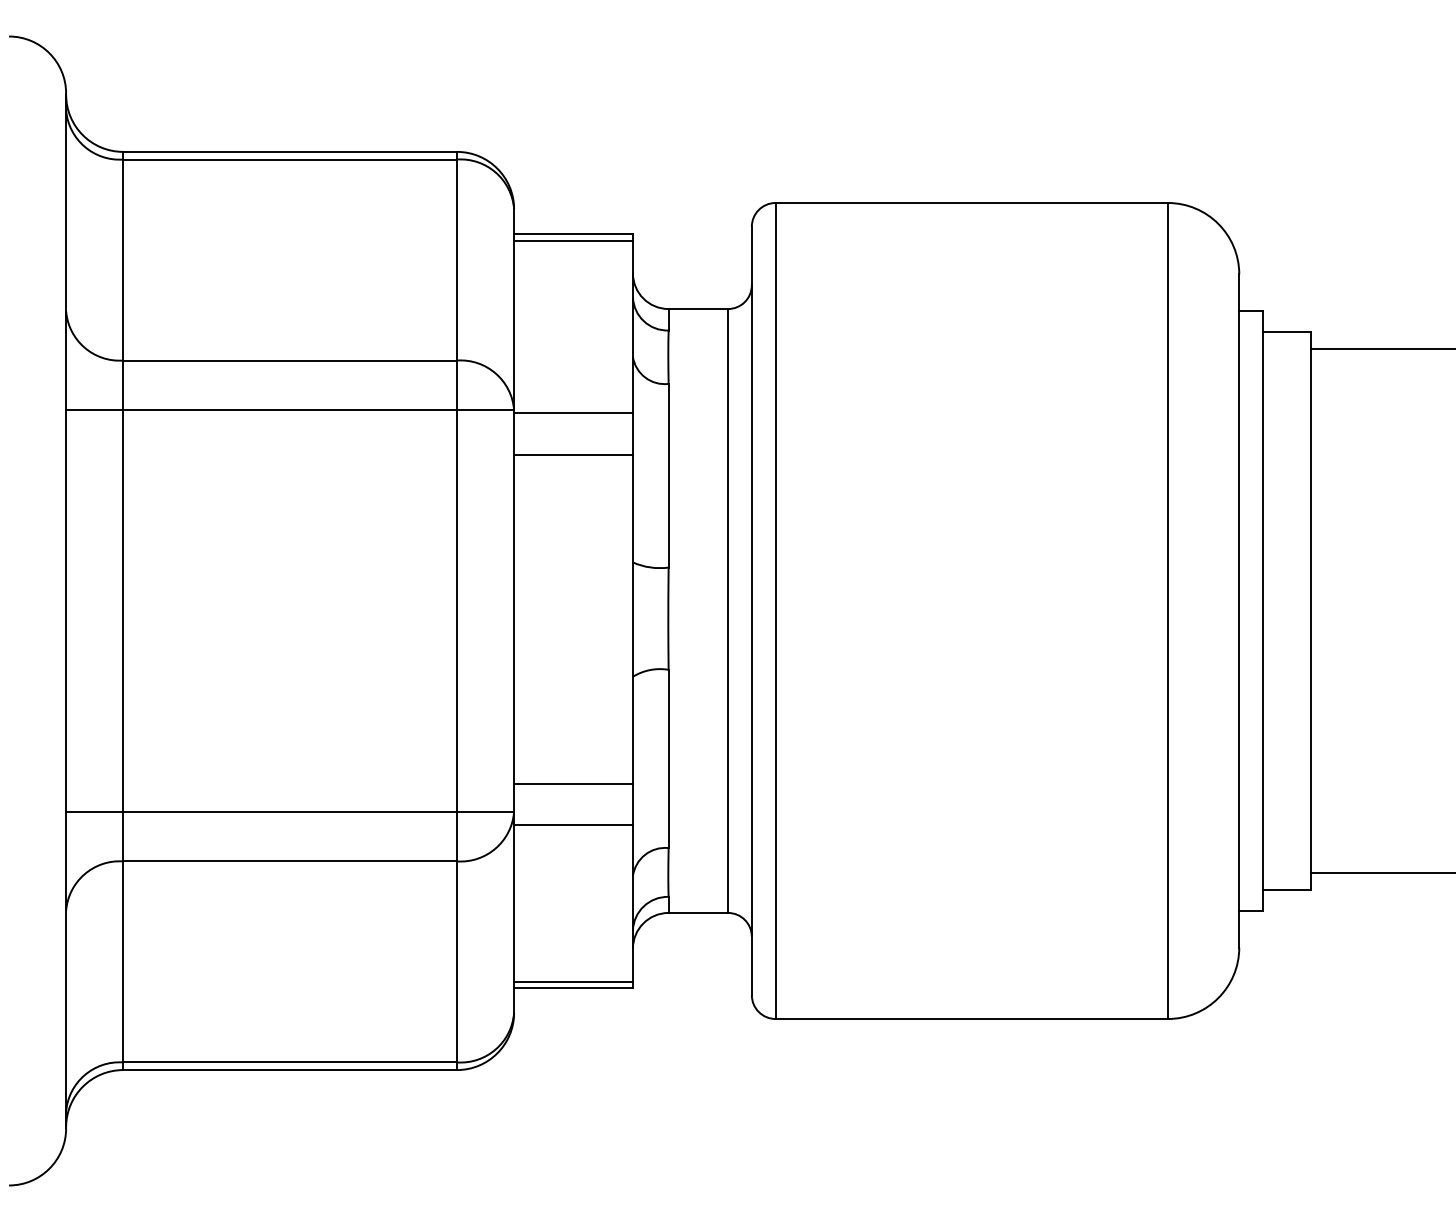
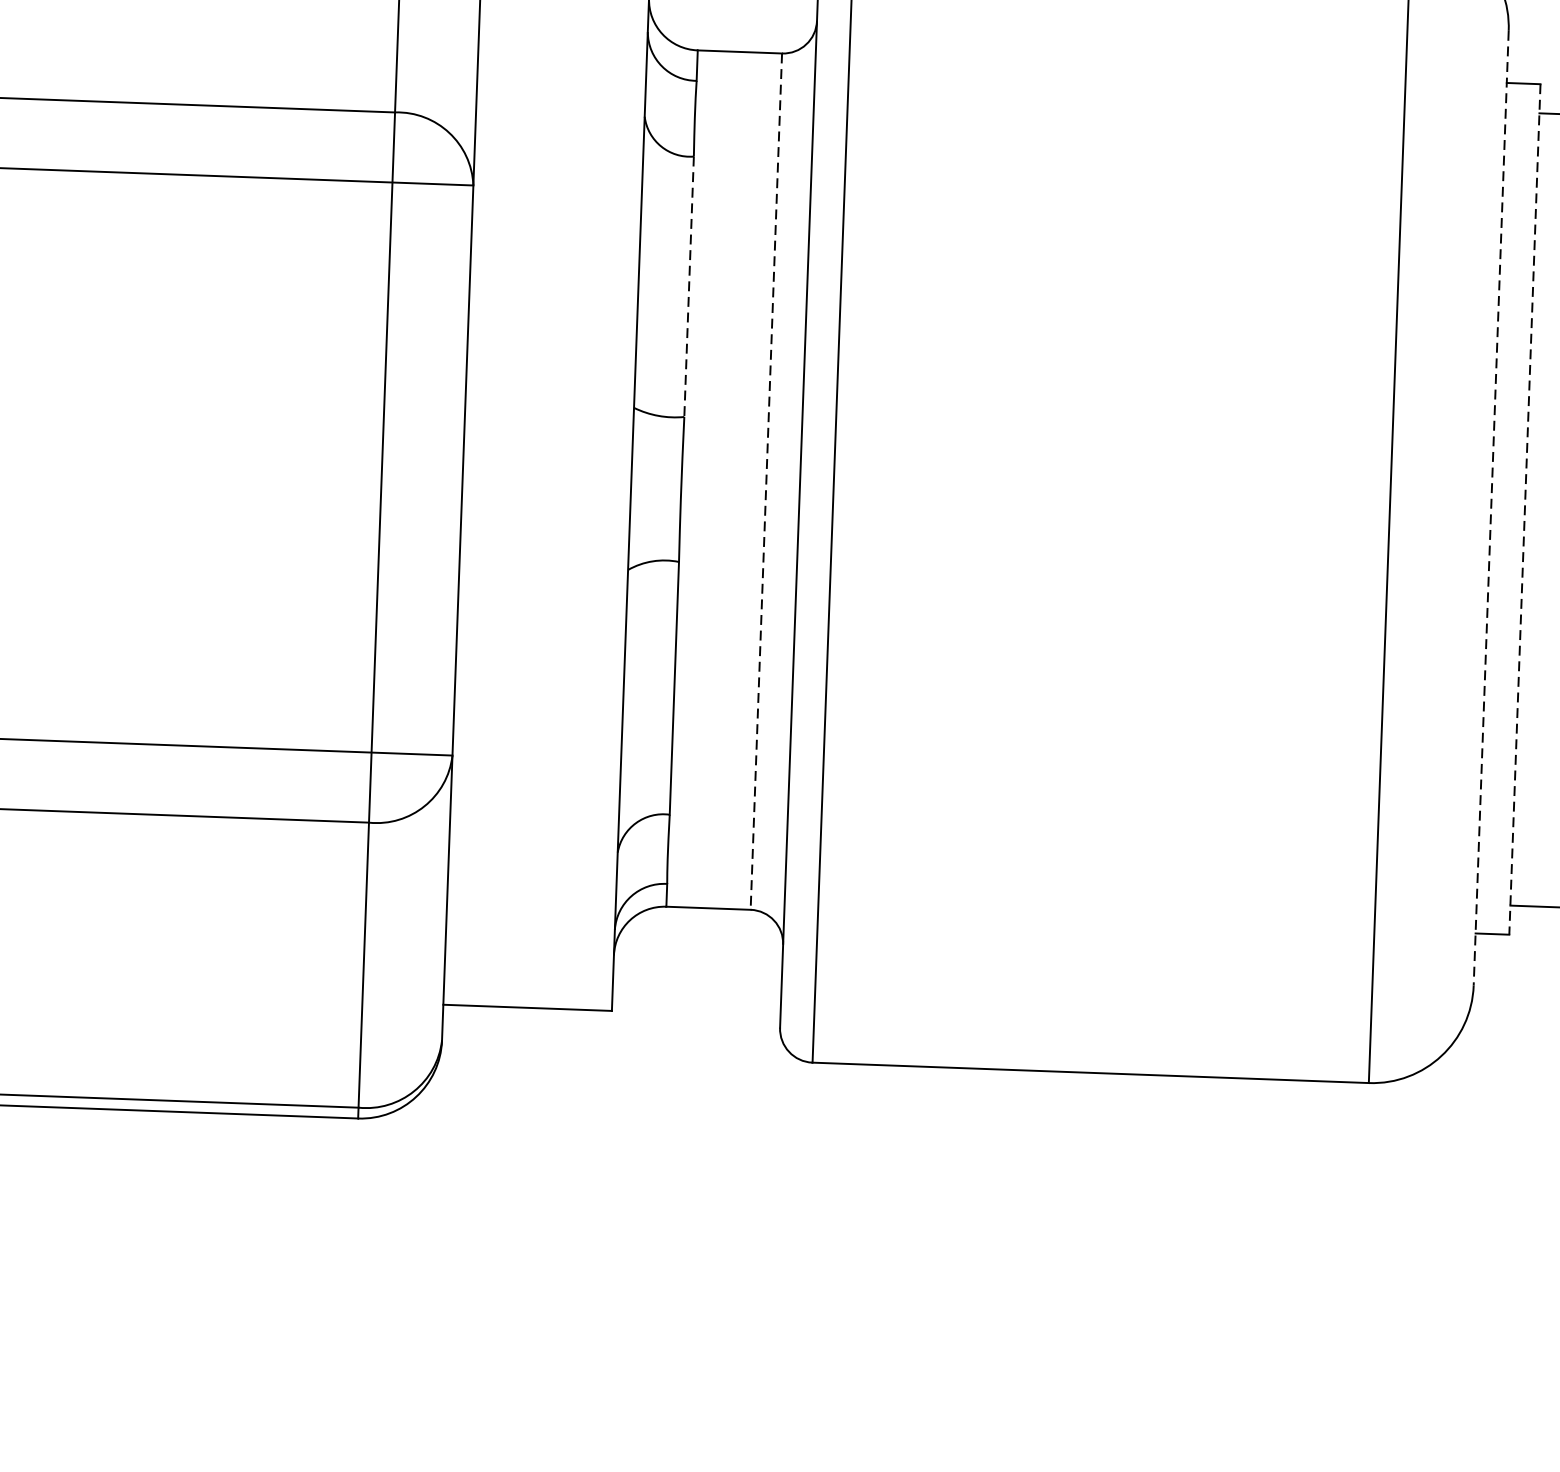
line: (573, 413) -> (557, 193), removed
line: (573, 455) -> (555, 253), removed
line: (668, 475) -> (688, 286), solid -> dashed
line: (1263, 610) -> (1525, 508), solid -> dashed
line: (728, 611) -> (766, 482), solid -> dashed
line: (1239, 611) -> (1491, 508), solid -> dashed
line: (573, 784) -> (538, 719), removed
line: (573, 824) -> (536, 776), removed
line: (573, 981) -> (527, 998), removed

